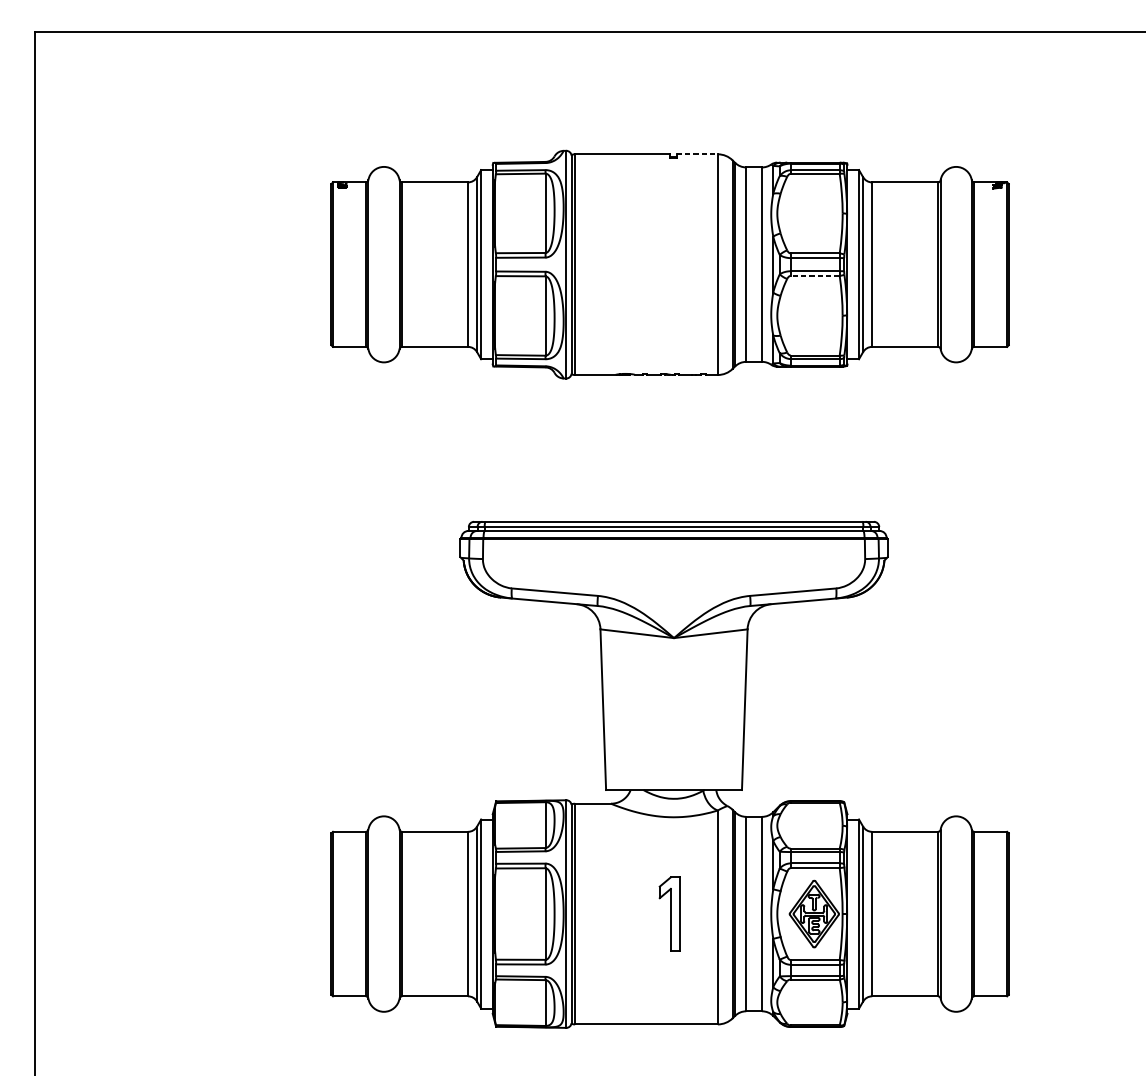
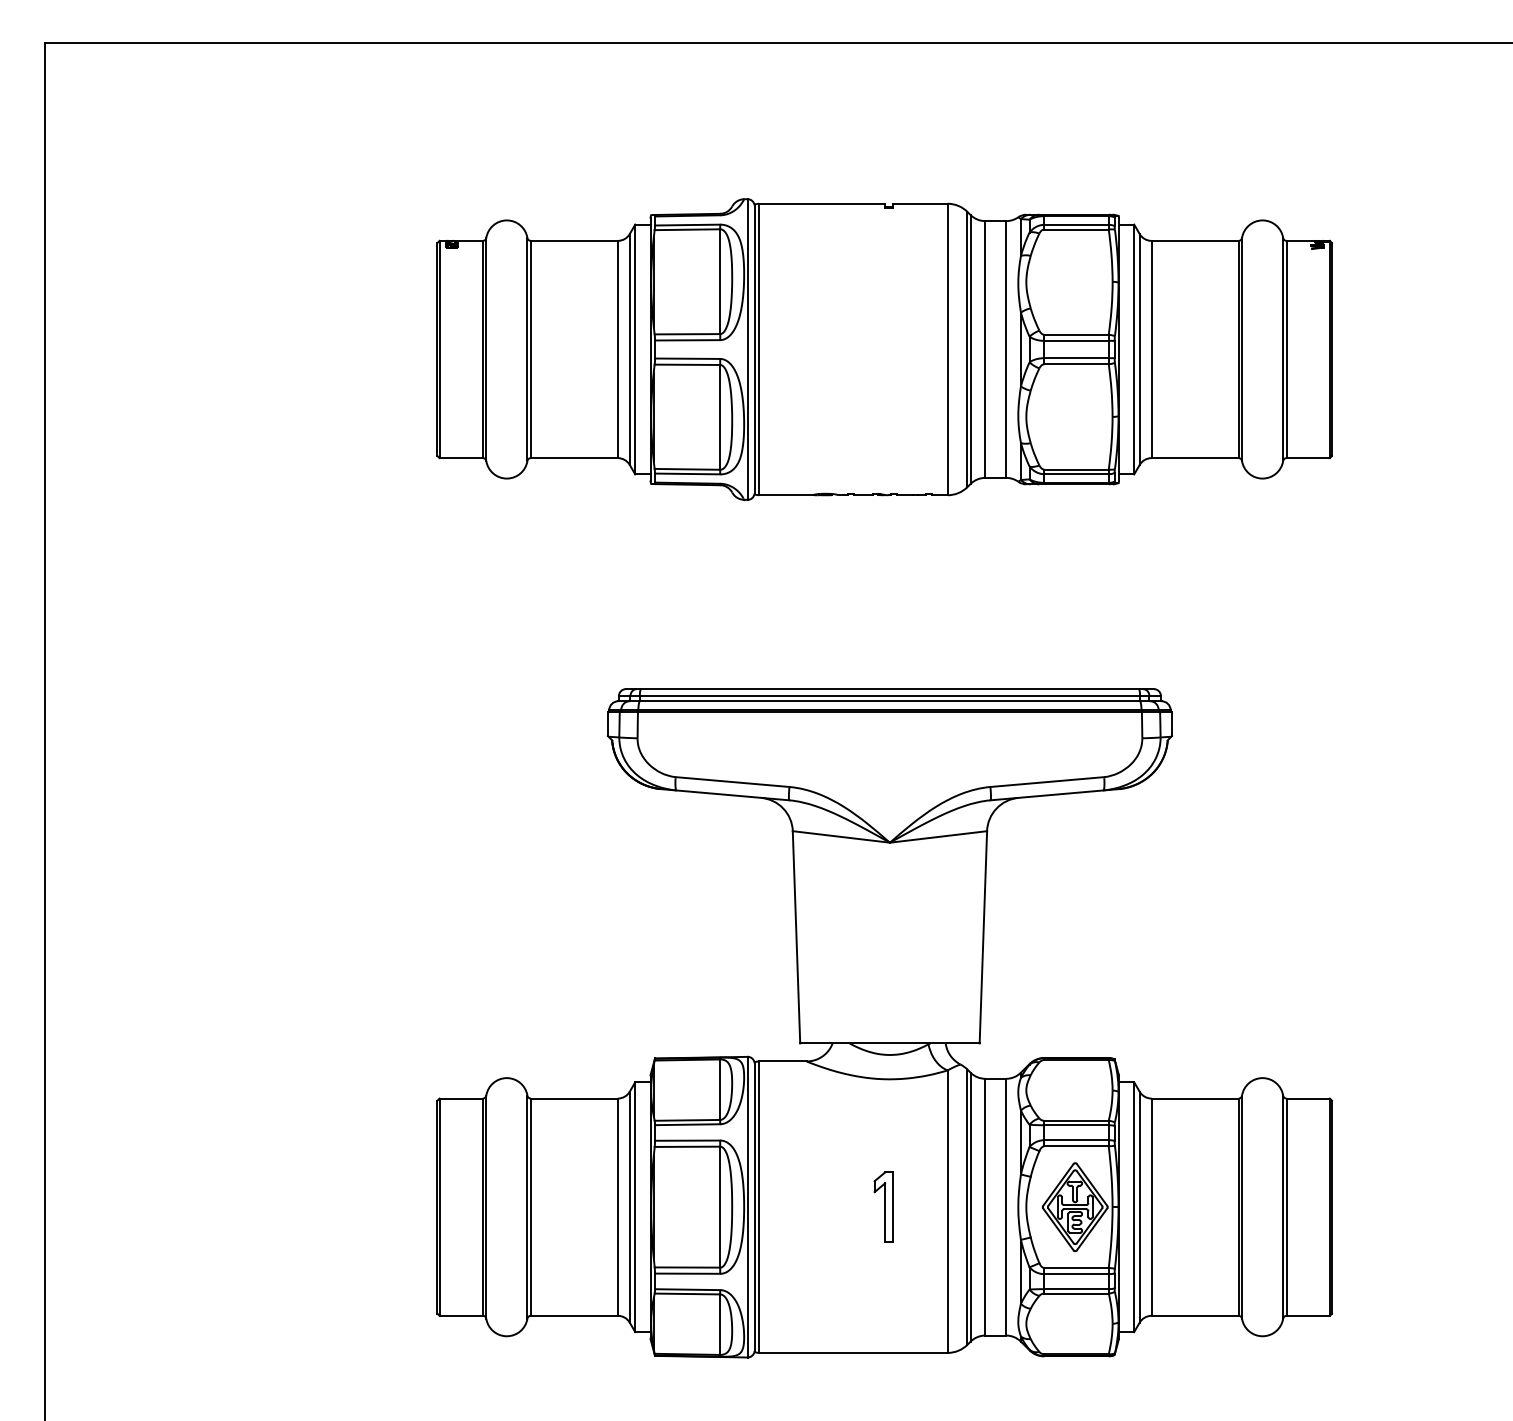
line: (697, 154) -> (921, 203), dashed -> solid
line: (815, 276) -> (1076, 364), dashed -> solid
part: (669, 913) -> (883, 1206), size x0.71

